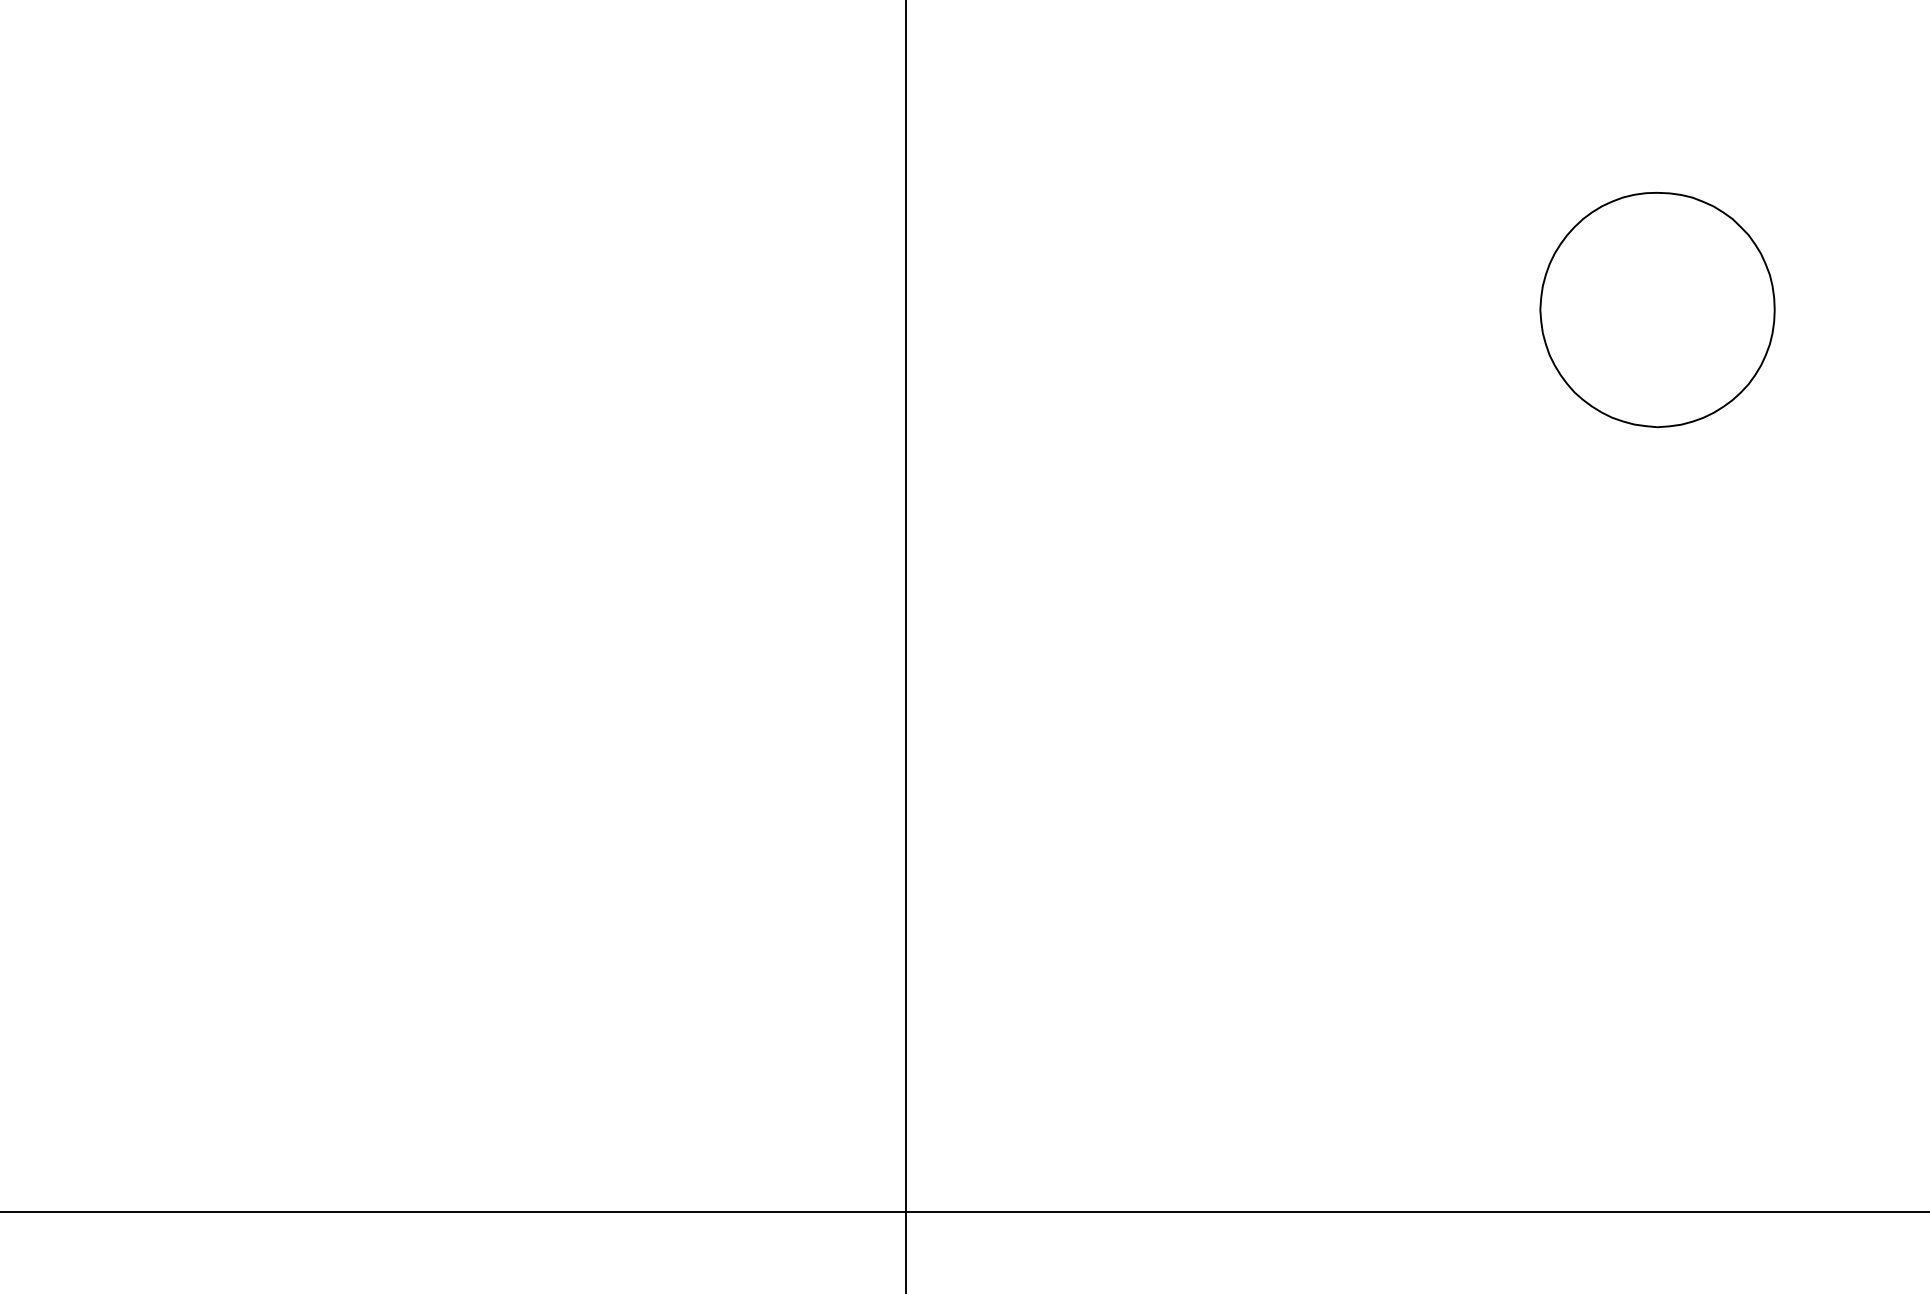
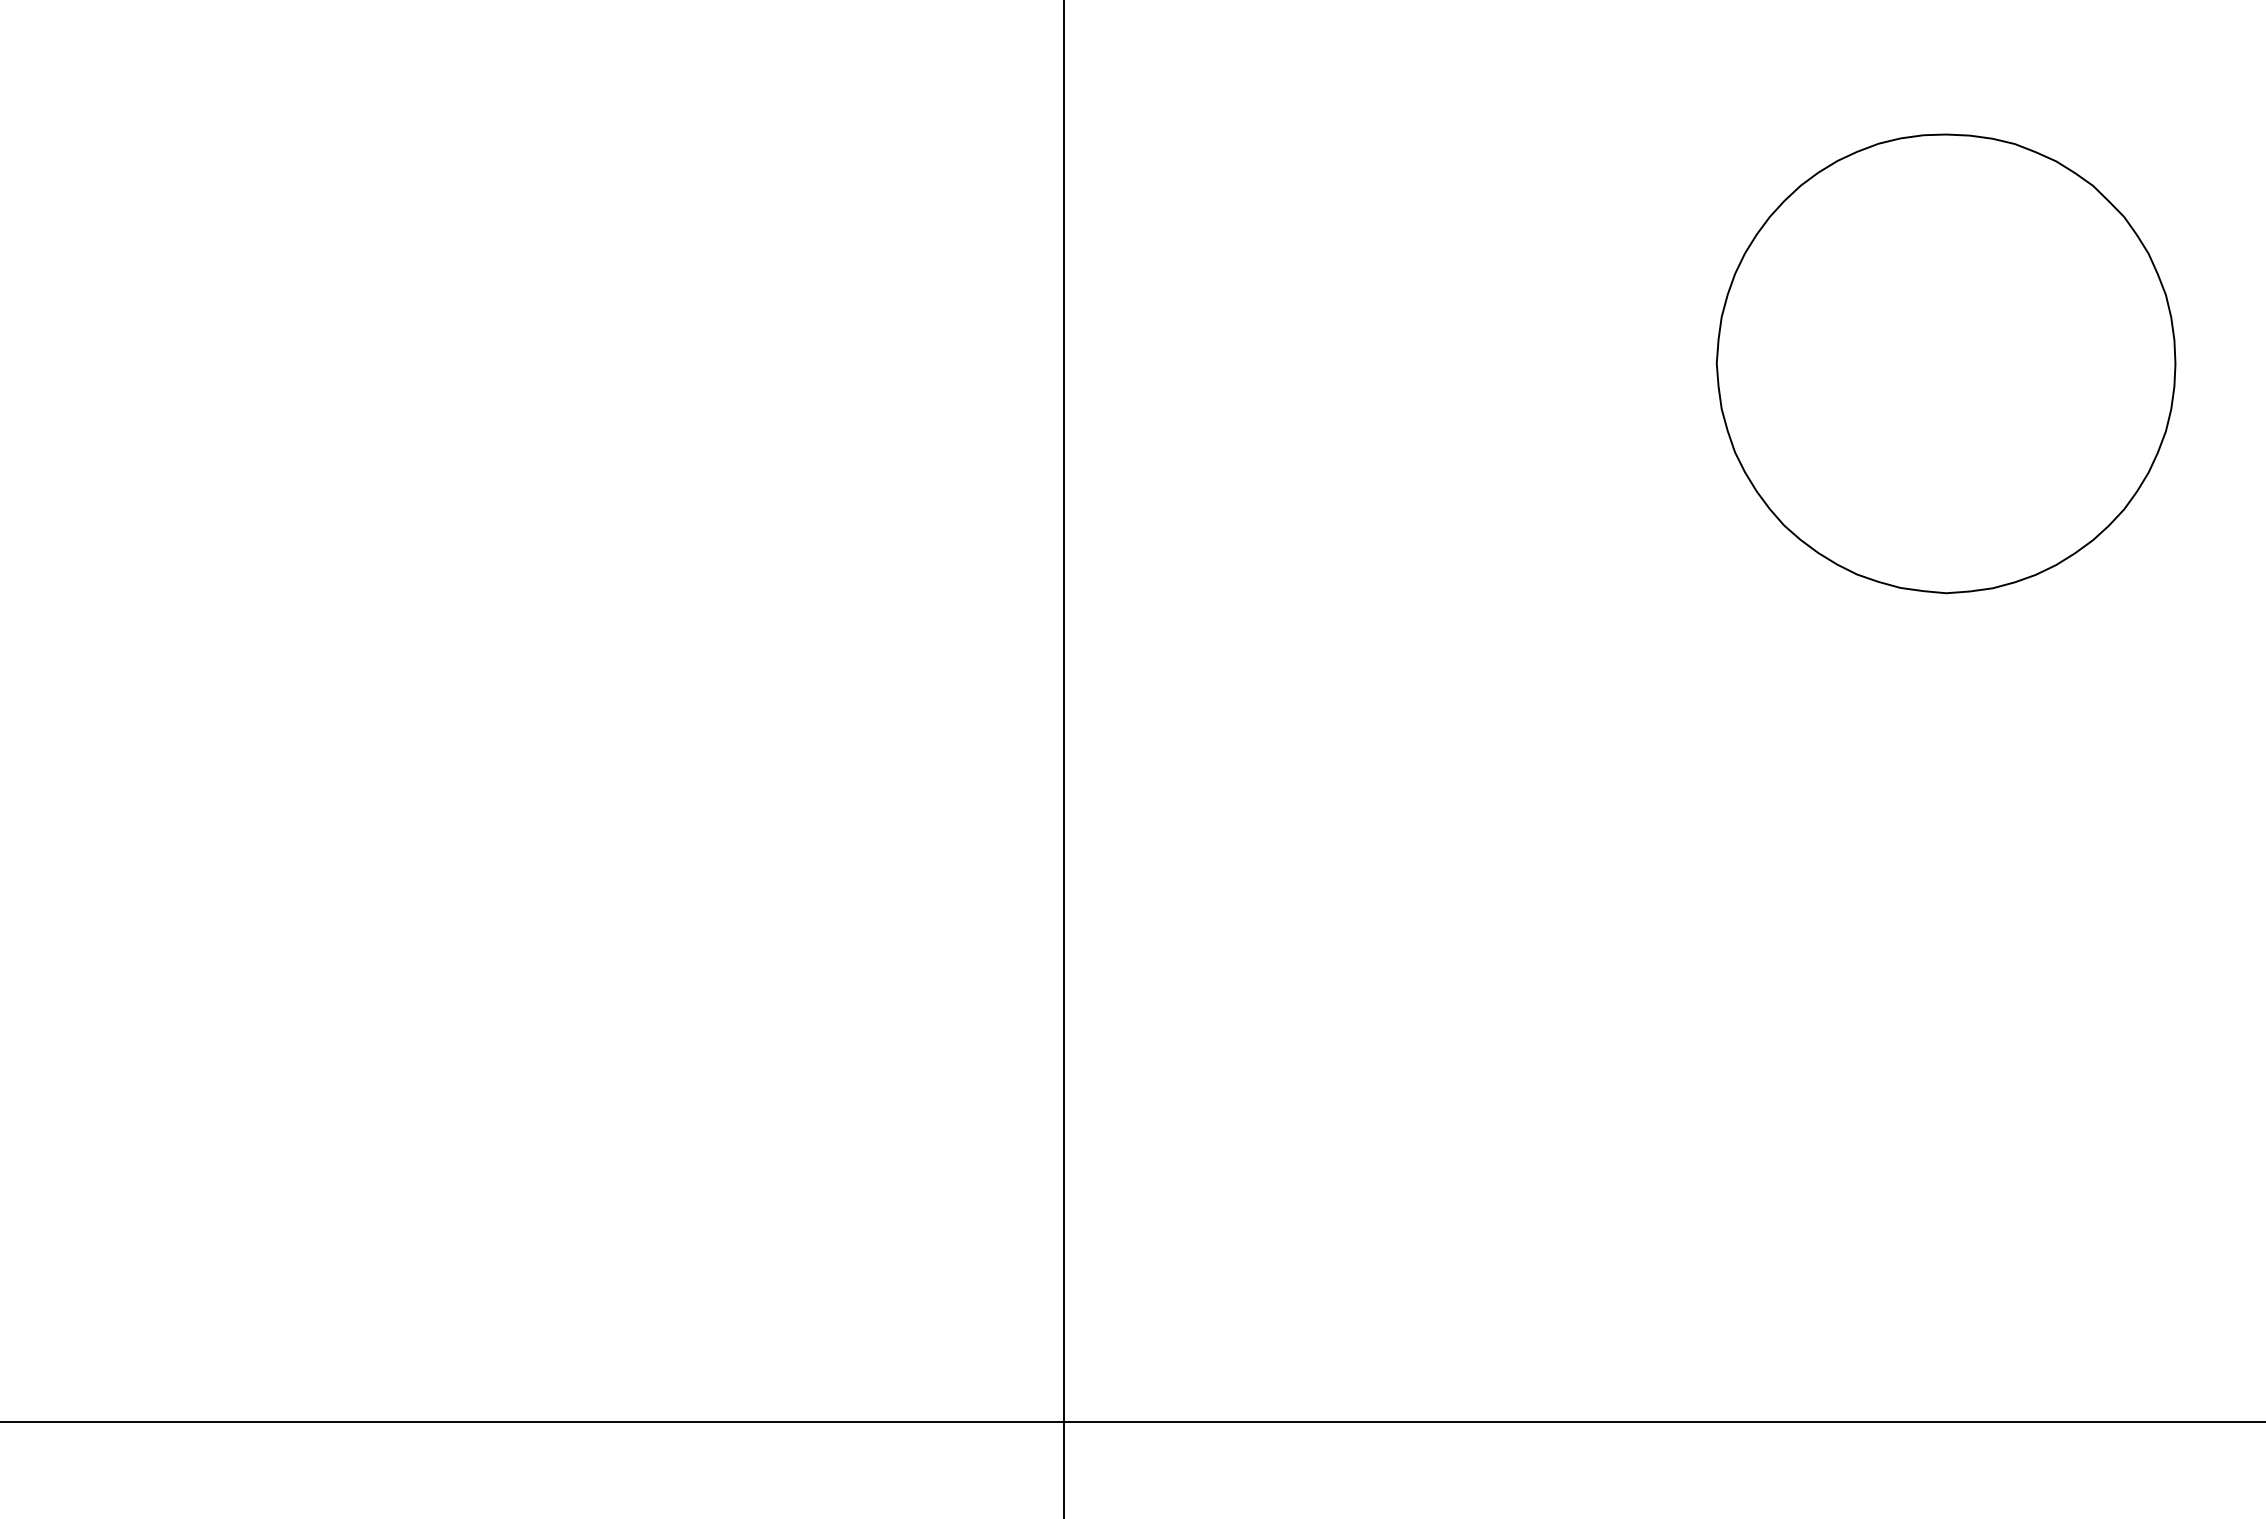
part: (1657, 309) -> (1946, 363), size x1.67

